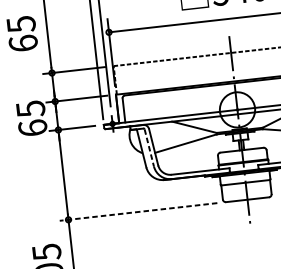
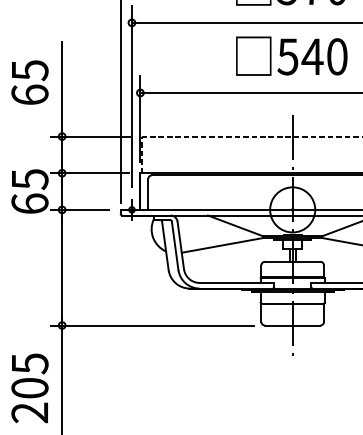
line: (149, 147) -> (175, 245), dashed -> solid
line: (137, 212) -> (151, 325), dashed -> solid

